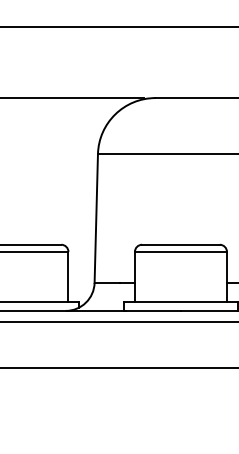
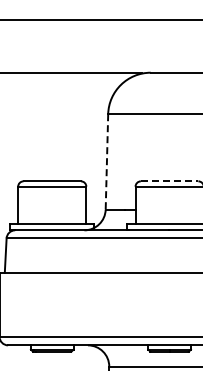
line: (95, 217) -> (106, 161), solid -> dashed
line: (180, 244) -> (169, 181), solid -> dashed

